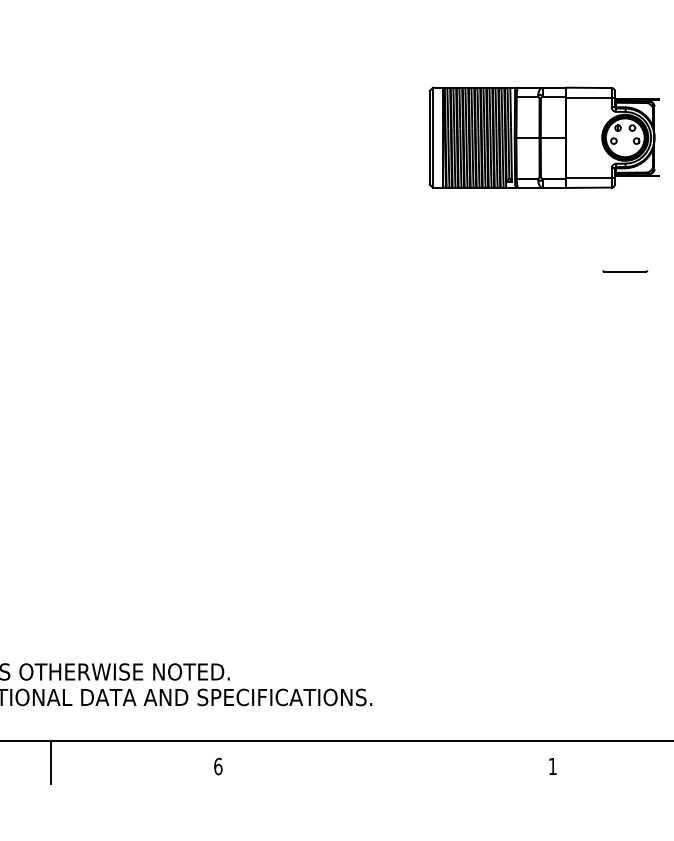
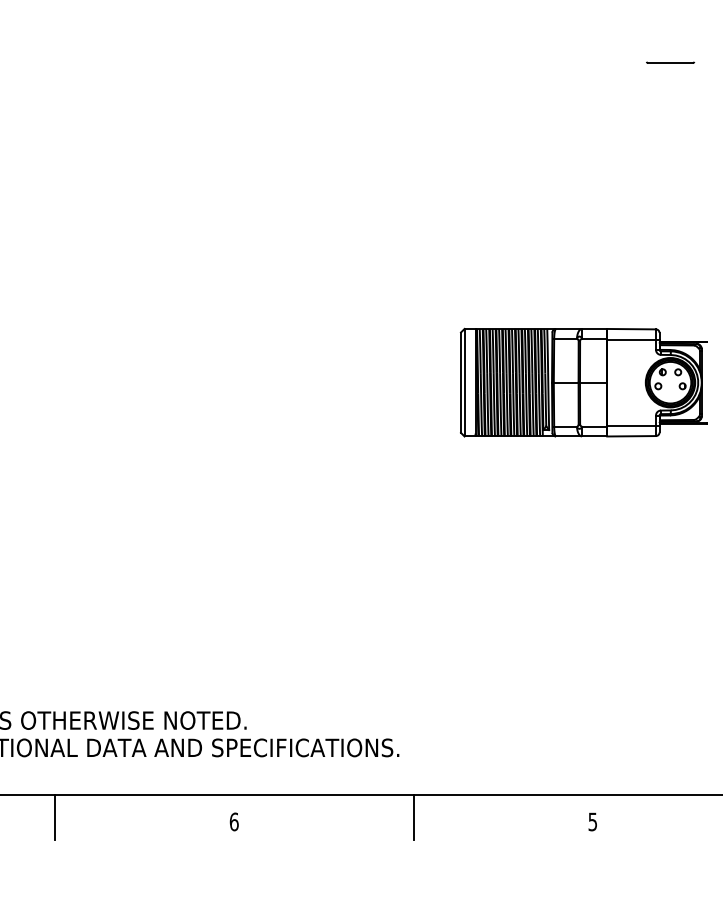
part: (543, 137) -> (582, 382), moved
line: (625, 271) -> (670, 62), moved
line: (385, 762) -> (413, 817), added
text: (552, 766) -> (592, 821), 1 -> 5

